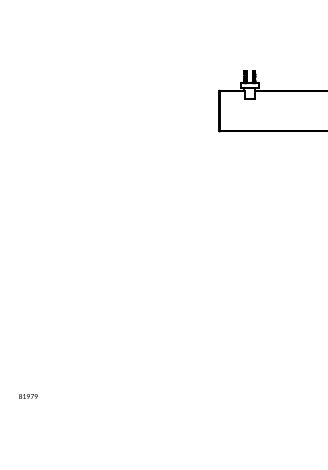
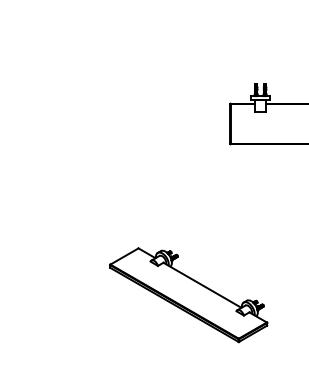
part: (177, 282) -> (188, 295), added

